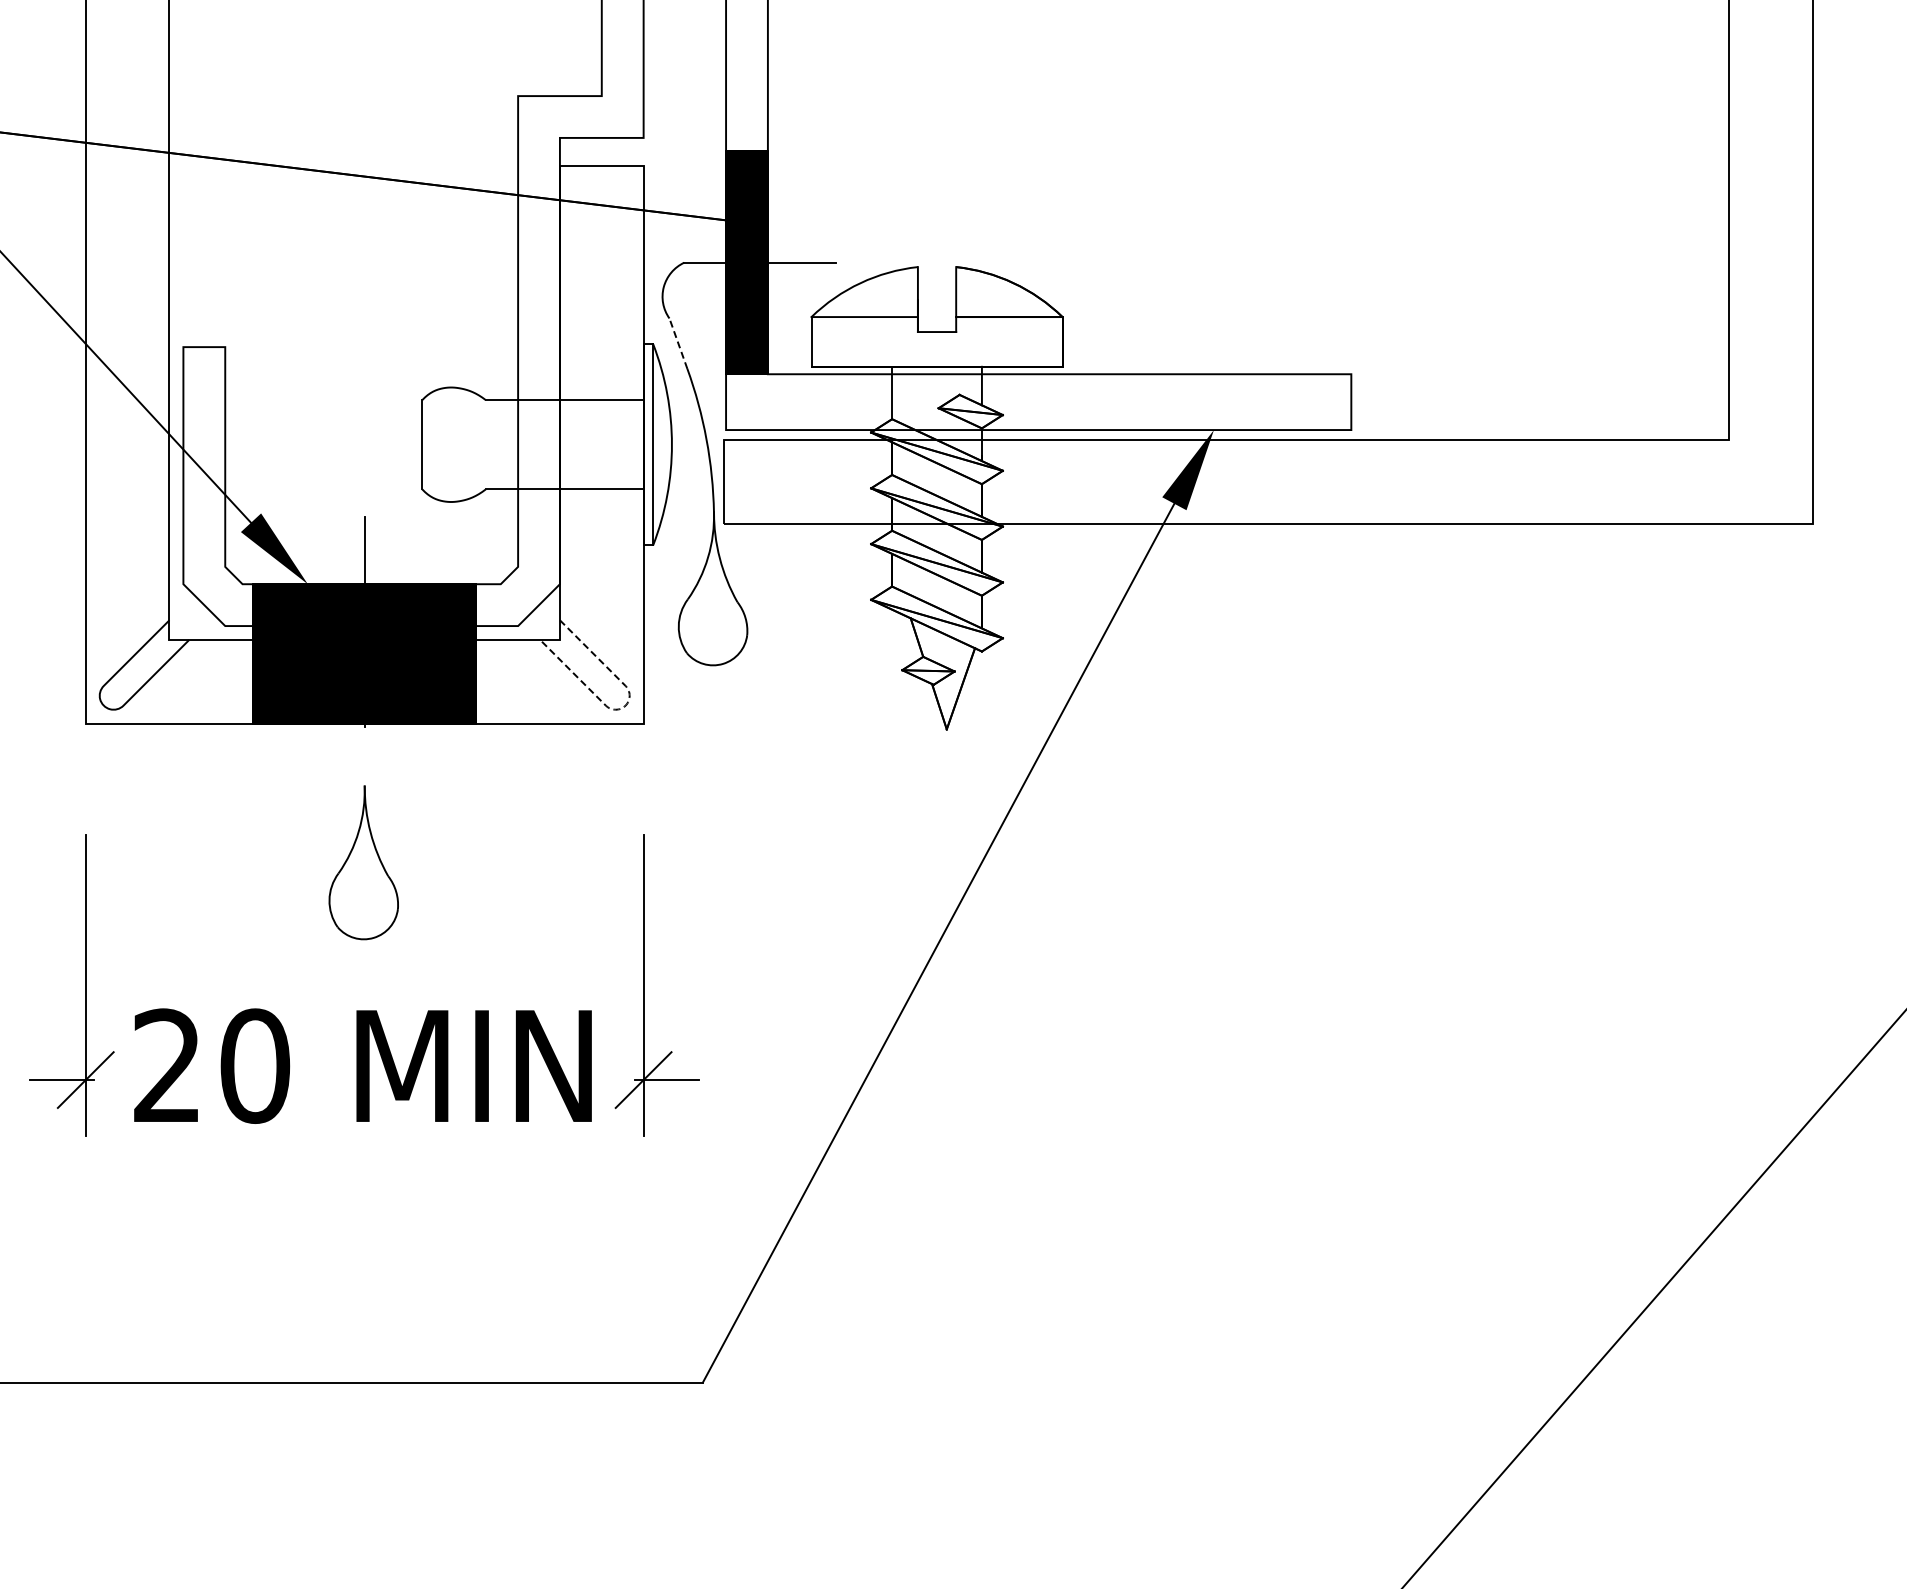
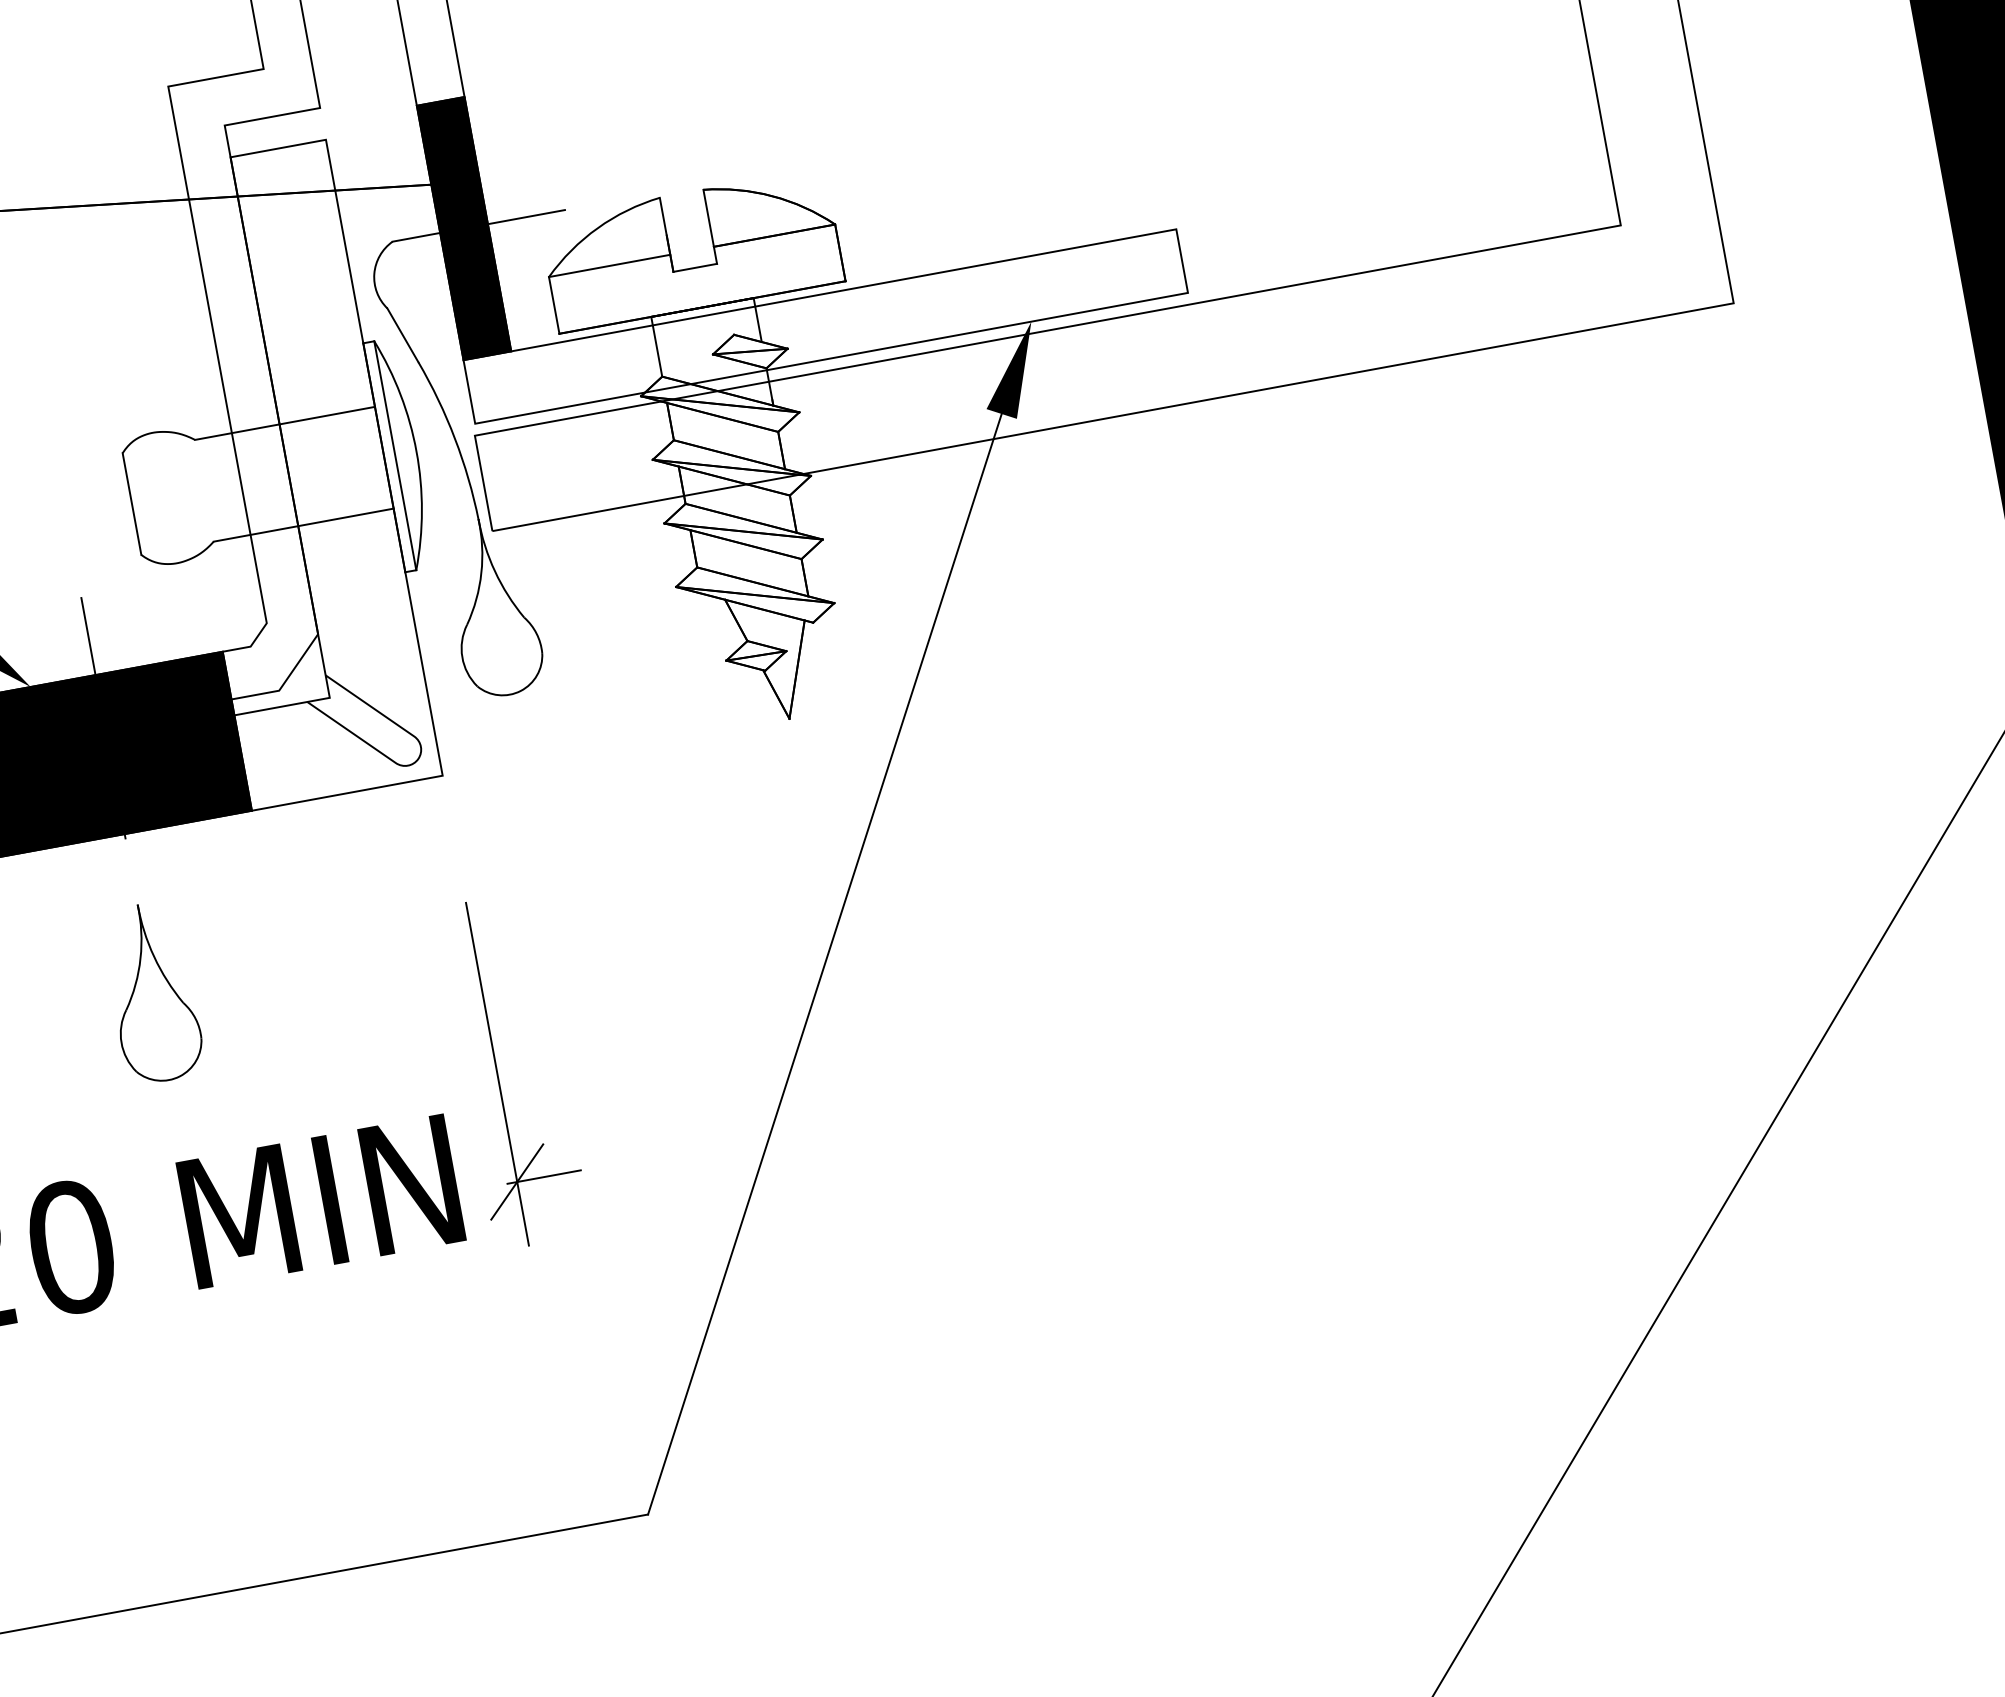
line: (678, 343) -> (402, 335), dashed -> solid
line: (625, 705) -> (418, 758), dashed -> solid

